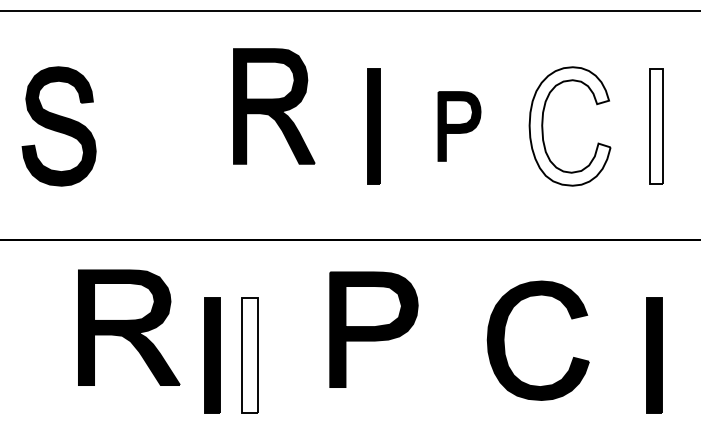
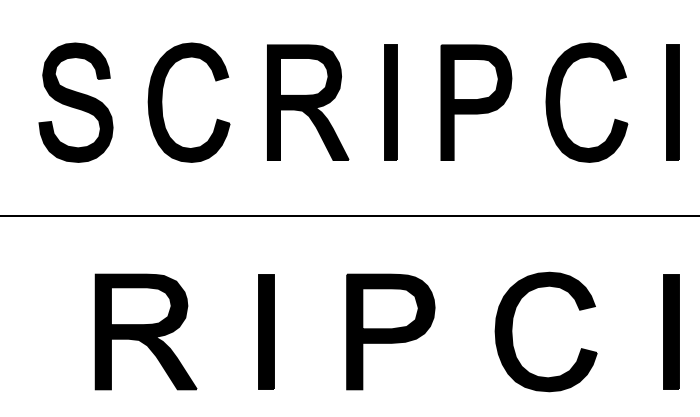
part: (274, 106) -> (308, 102), moved
part: (145, 126) -> (162, 102), added
part: (459, 126) -> (476, 102), size x1.67
fill: (569, 126) -> (586, 102), added
fill: (656, 126) -> (673, 102), added
part: (129, 327) -> (146, 331), moved
part: (373, 329) -> (390, 331), moved
part: (504, 340) -> (512, 331), moved
part: (212, 355) -> (229, 331), removed
fill: (249, 355) -> (266, 331), added

